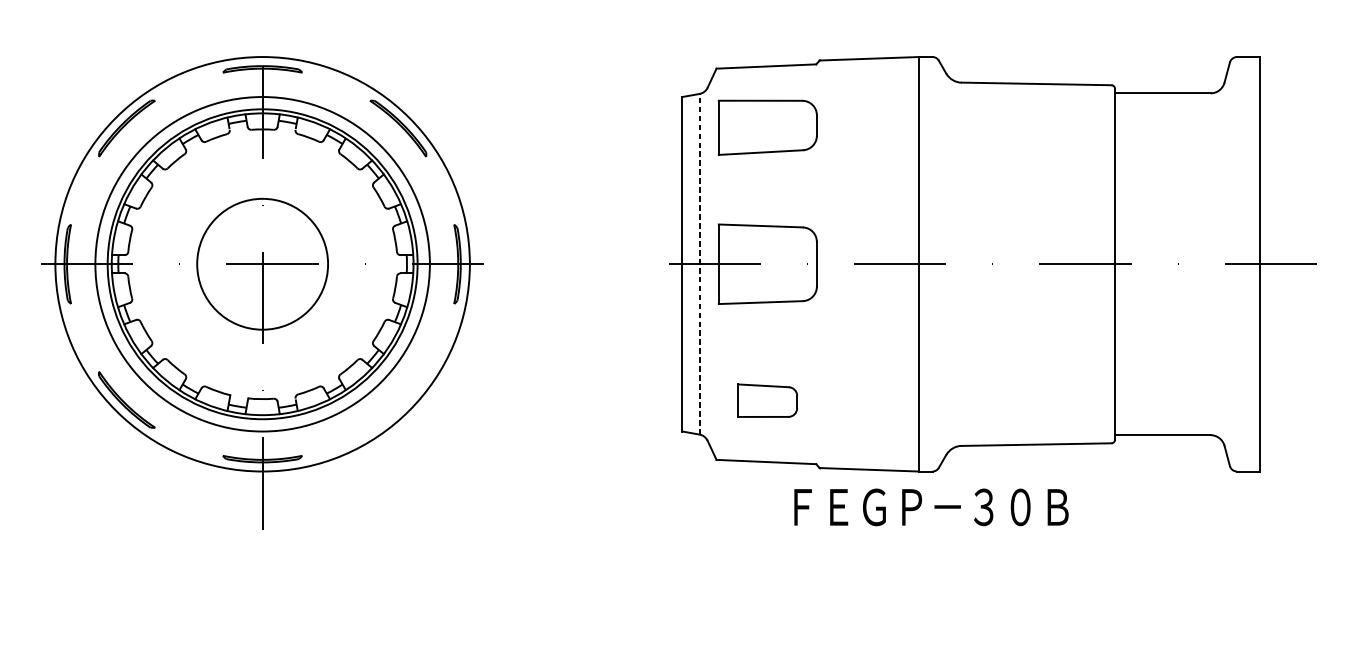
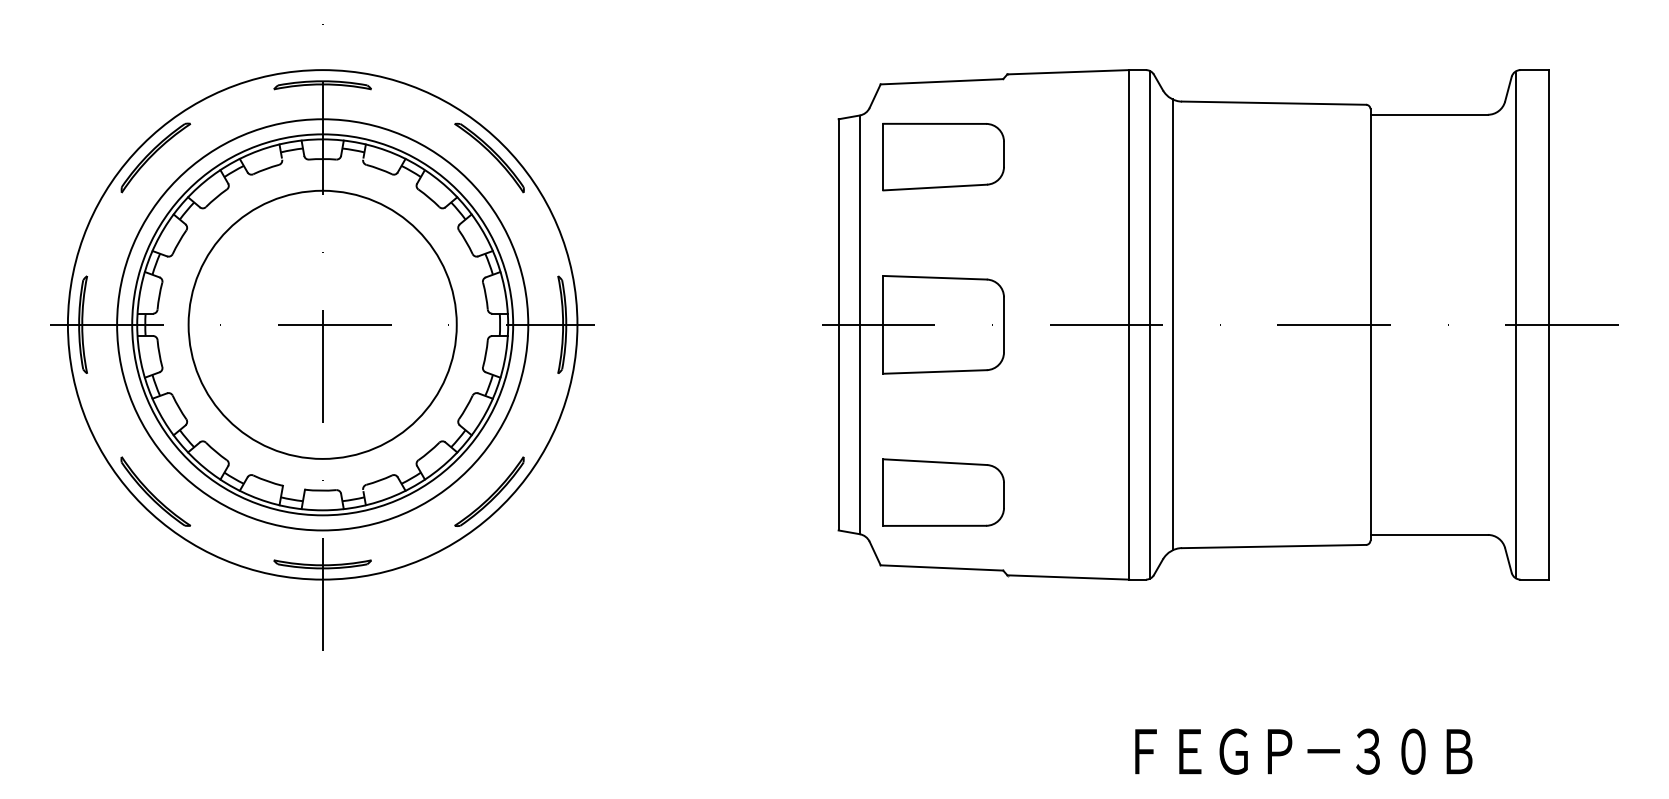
circle: (262, 263) -> (322, 324), size x1.67
line: (699, 263) -> (859, 324), dashed -> solid
line: (936, 263) -> (1150, 324), added
line: (953, 263) -> (1172, 324), added
line: (1232, 263) -> (1515, 324), added
part: (398, 399) -> (489, 491), added
part: (767, 400) -> (943, 492), size x1.67
text: (931, 507) -> (1303, 751), moved

